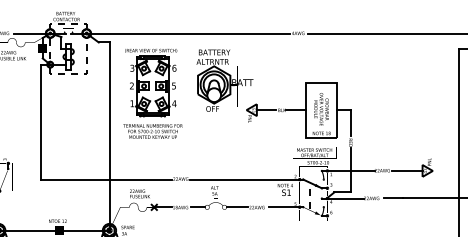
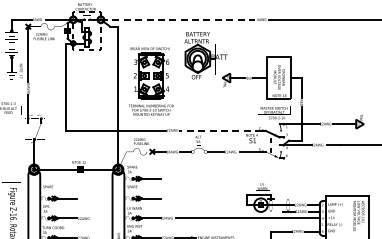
line: (188, 33) -> (178, 19), solid -> dashed
part: (153, 93) -> (151, 81), moved
line: (244, 179) -> (220, 130), solid -> dashed

